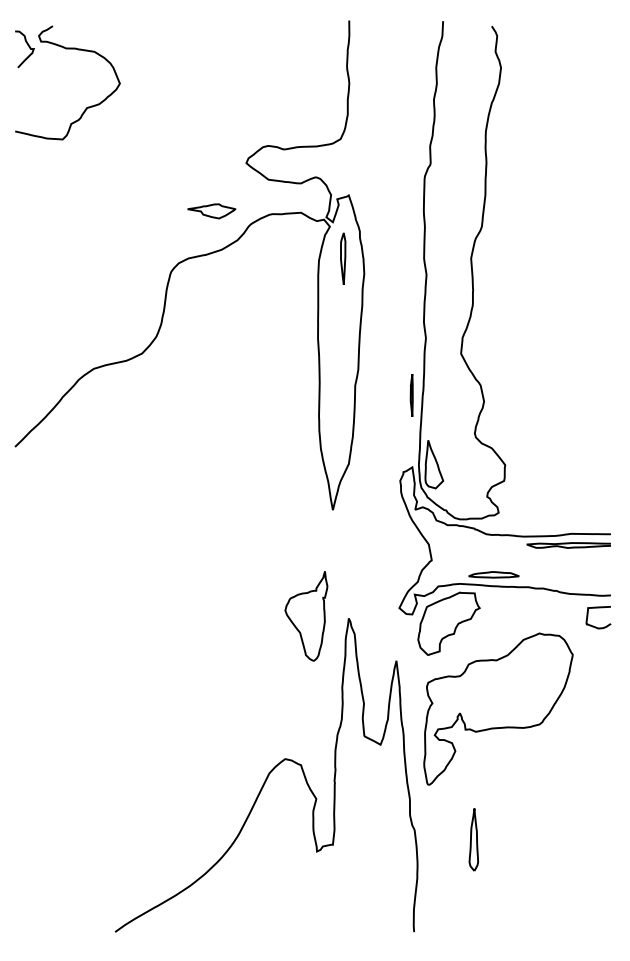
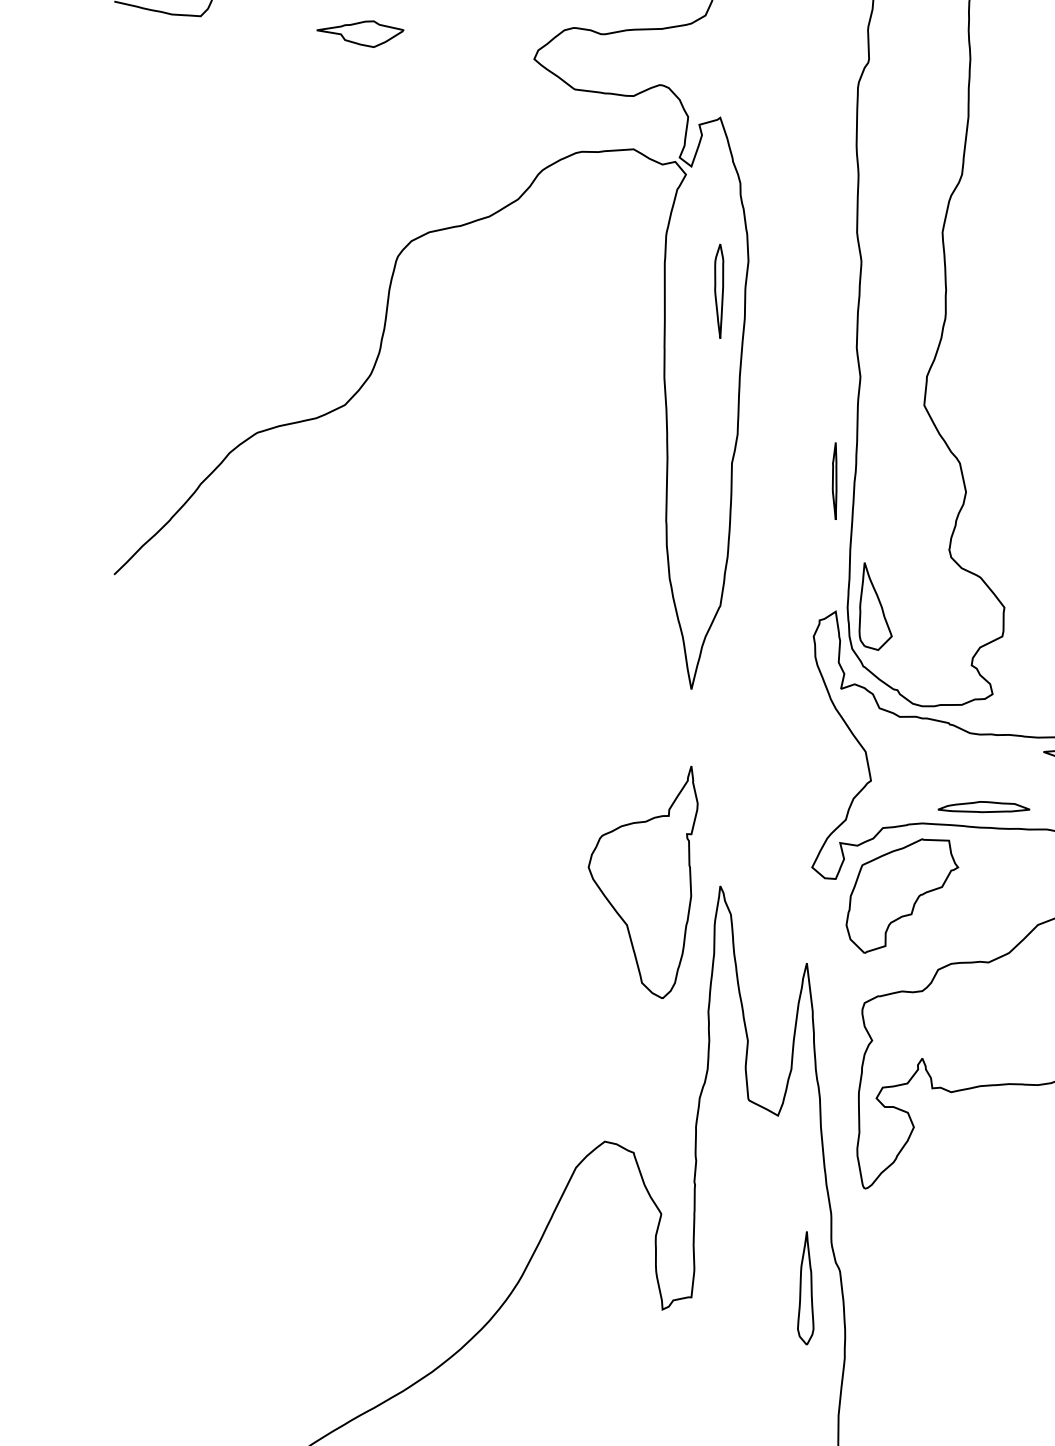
part: (211, 211) -> (360, 34), moved
part: (343, 258) -> (719, 290), moved
part: (306, 616) -> (643, 882), size x1.43
part: (473, 839) -> (805, 1287), moved

